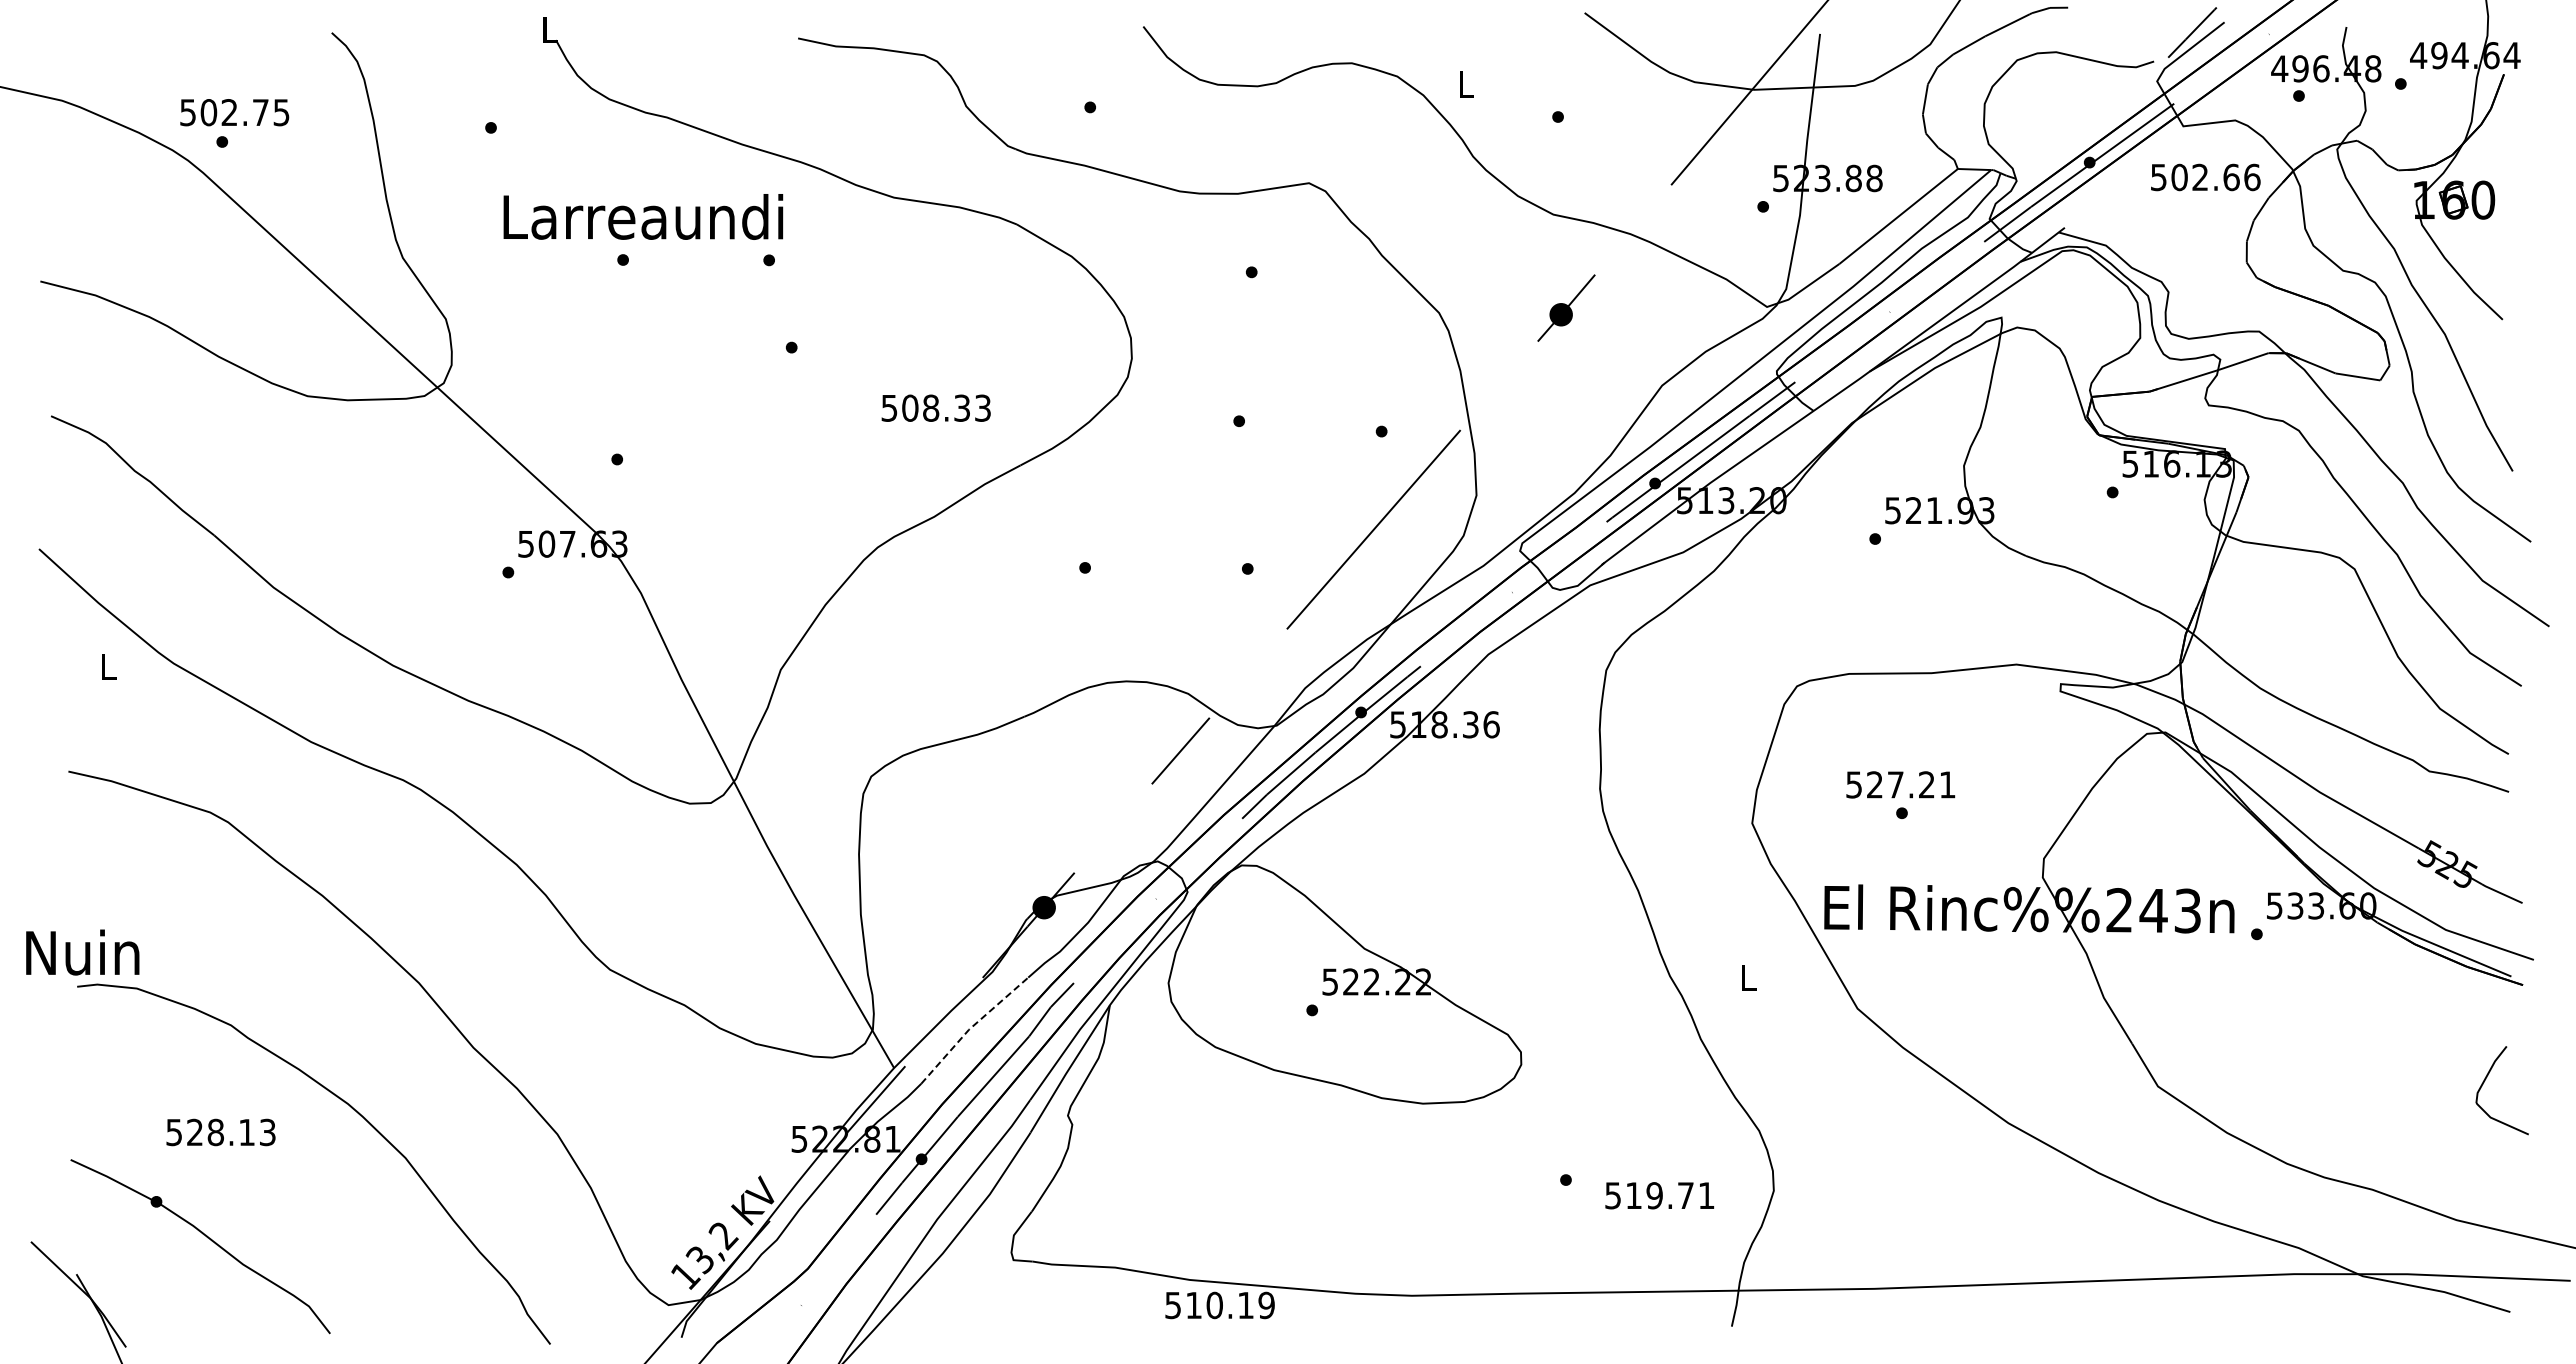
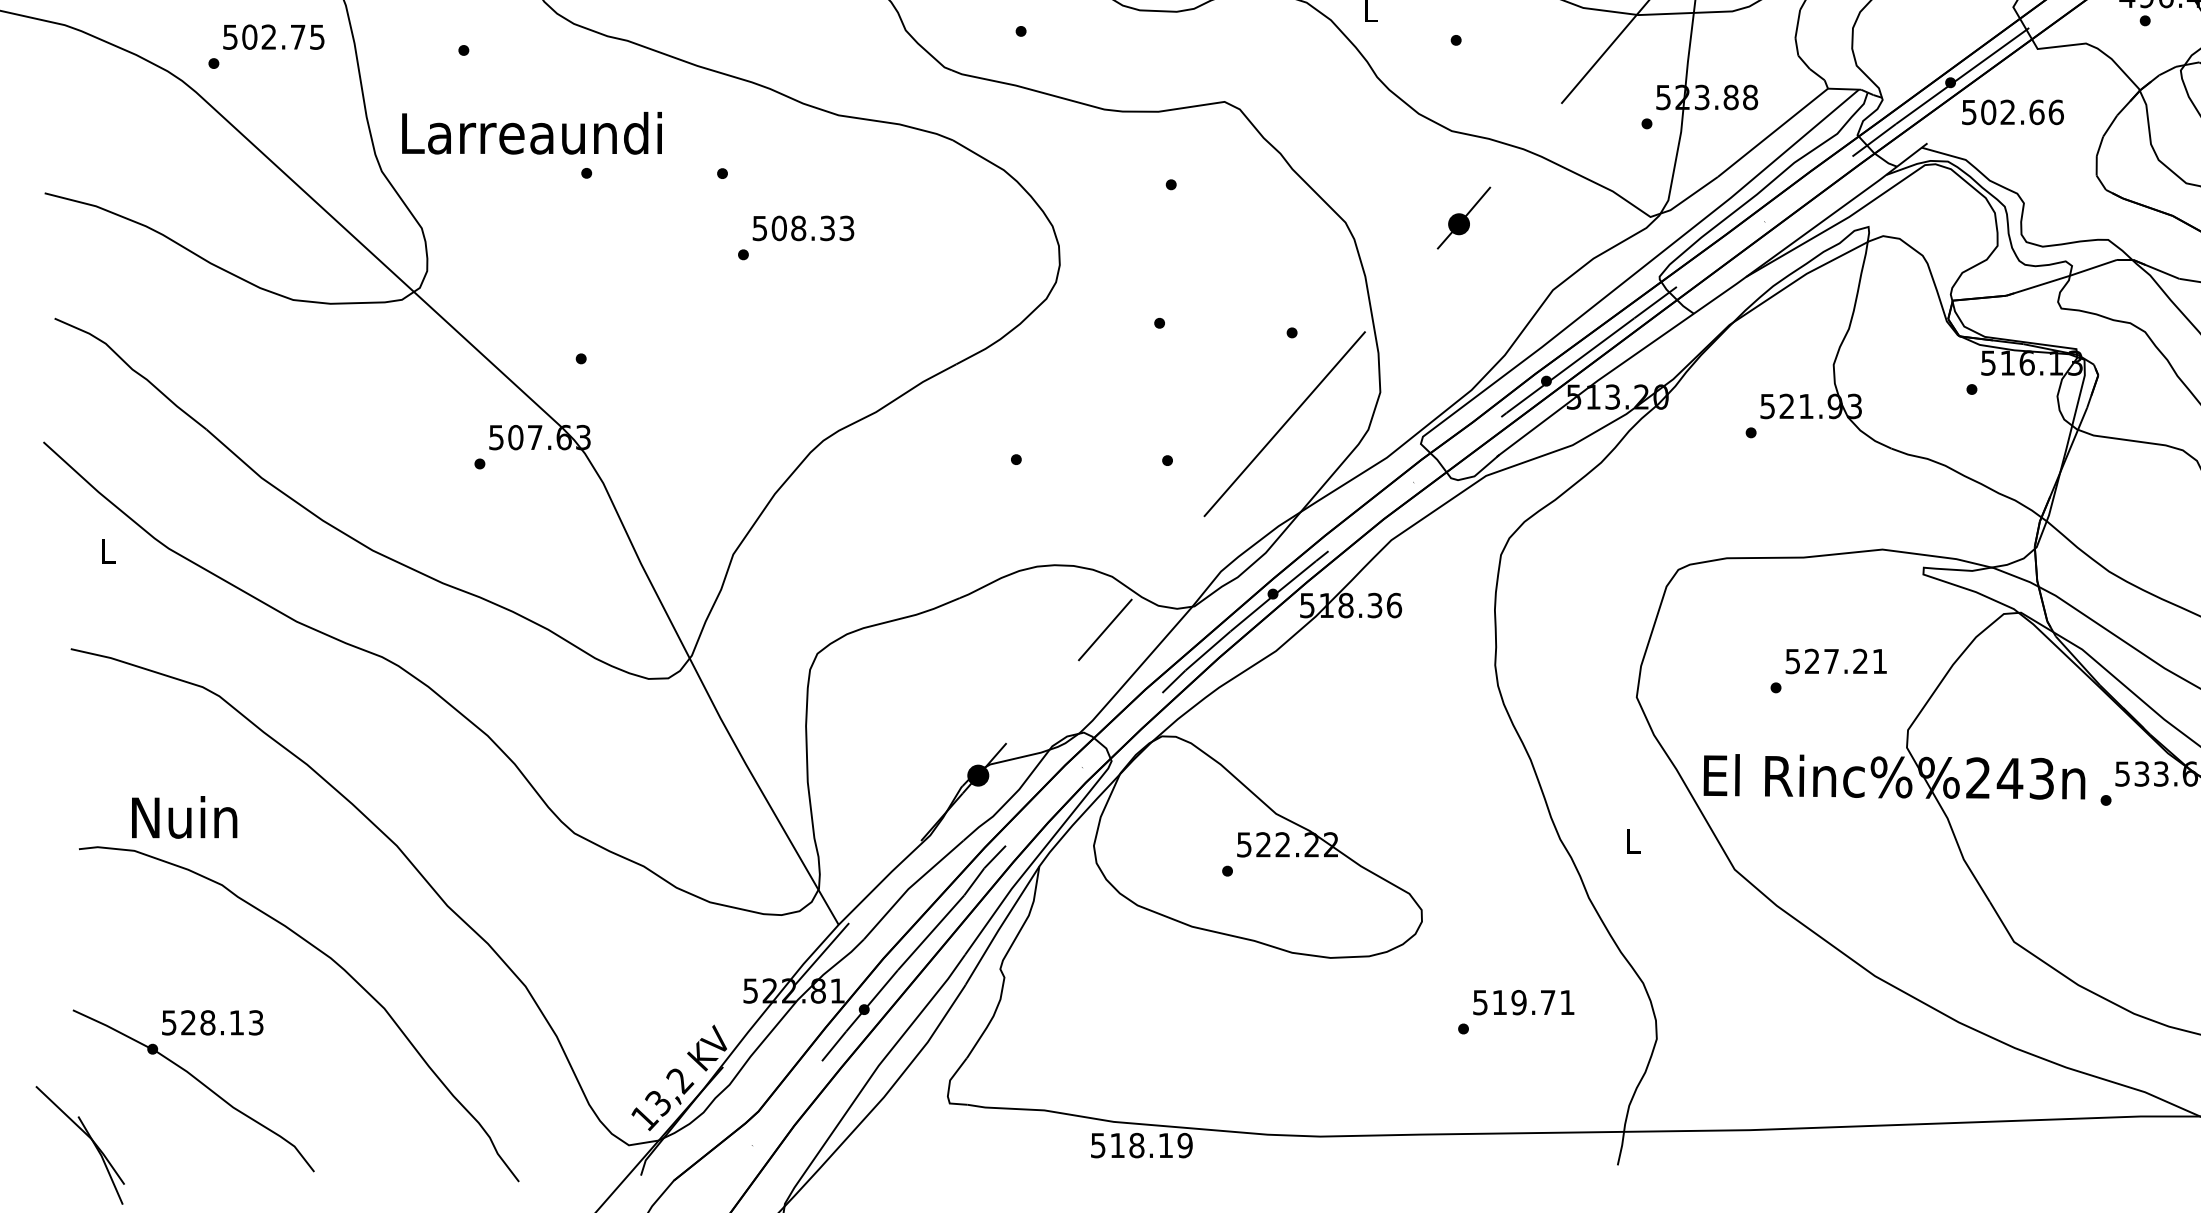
text: (234, 112) -> (273, 37), moved
text: (2205, 177) -> (2012, 112), moved
text: (643, 216) -> (532, 132), moved
text: (935, 407) -> (802, 227), moved
text: (1900, 784) -> (1836, 661), moved
text: (82, 952) -> (184, 817), moved
line: (971, 1027) -> (910, 887), dashed -> solid
text: (220, 1132) -> (212, 1022), moved
text: (1659, 1195) -> (1523, 1002), moved
text: (1214, 1305) -> (1136, 1145), 510.19 -> 518.19

